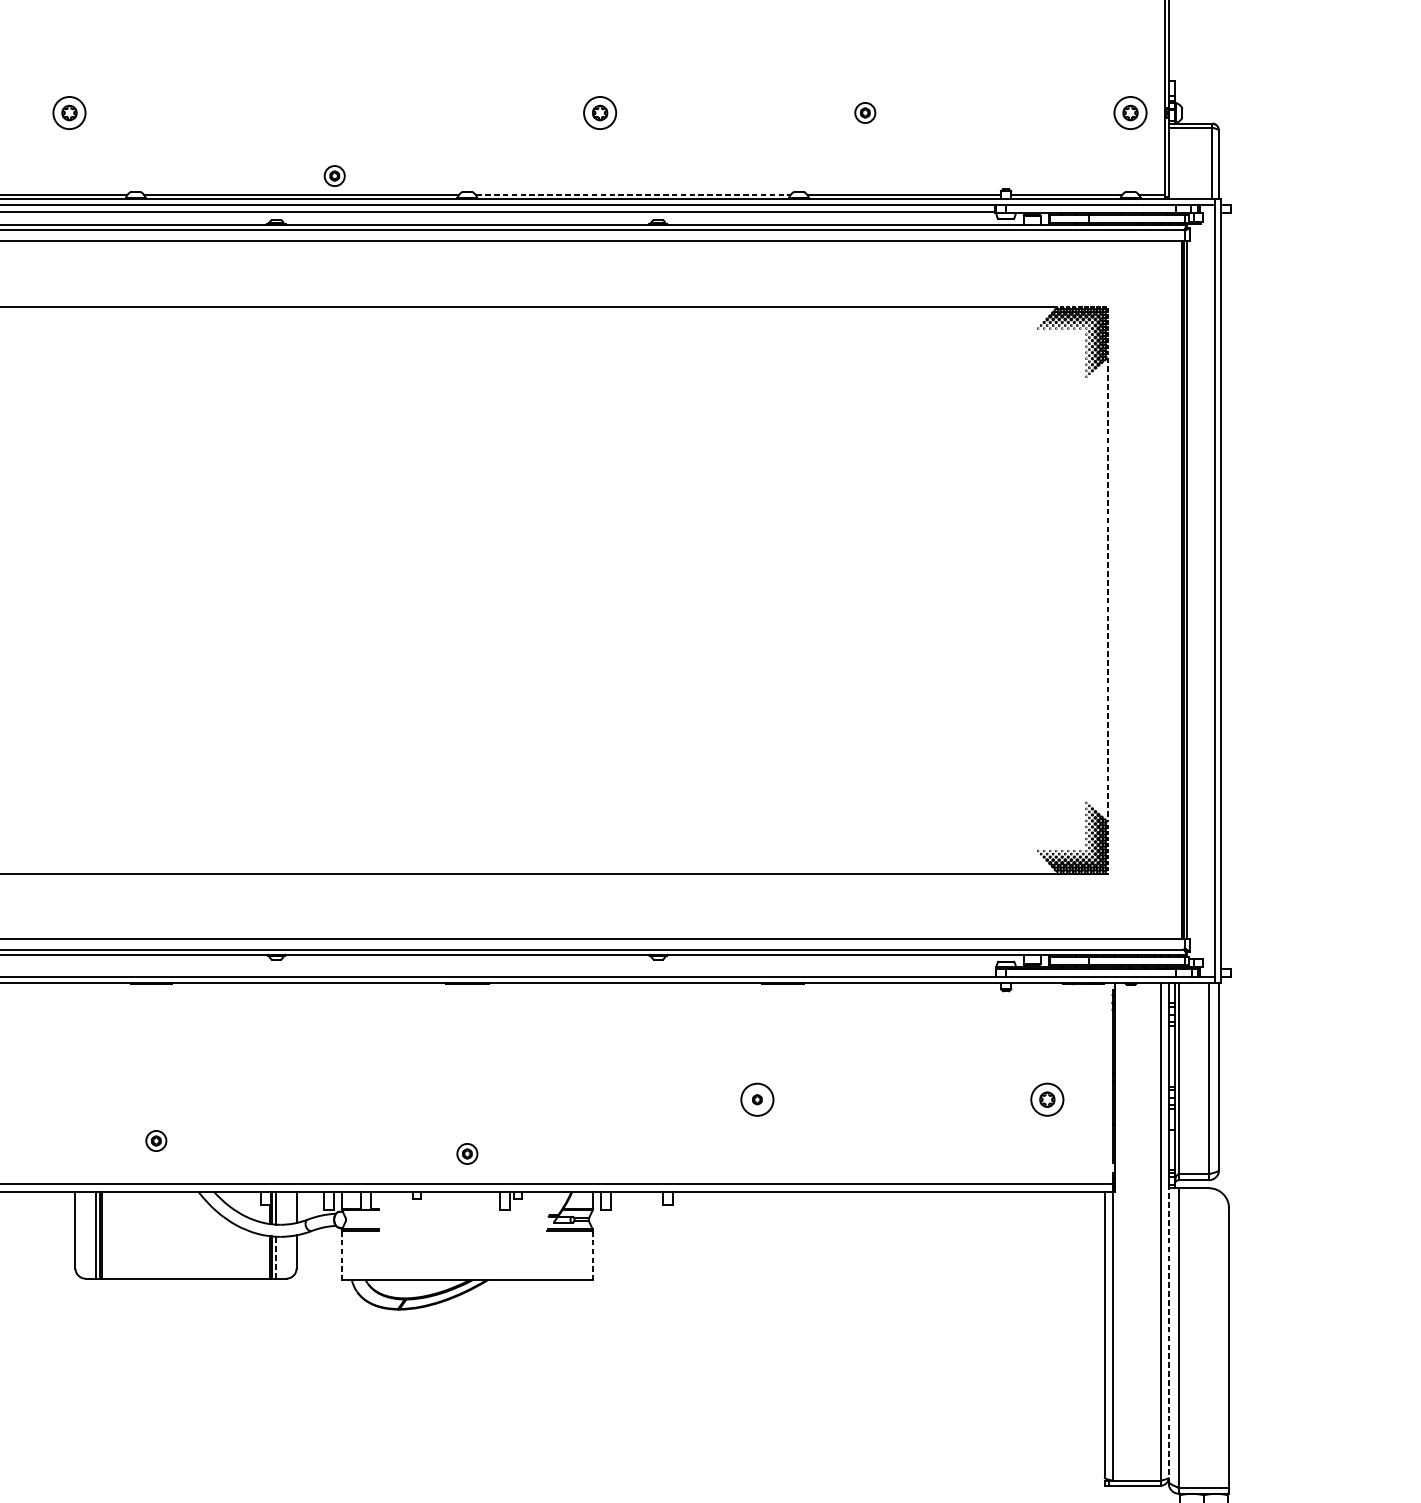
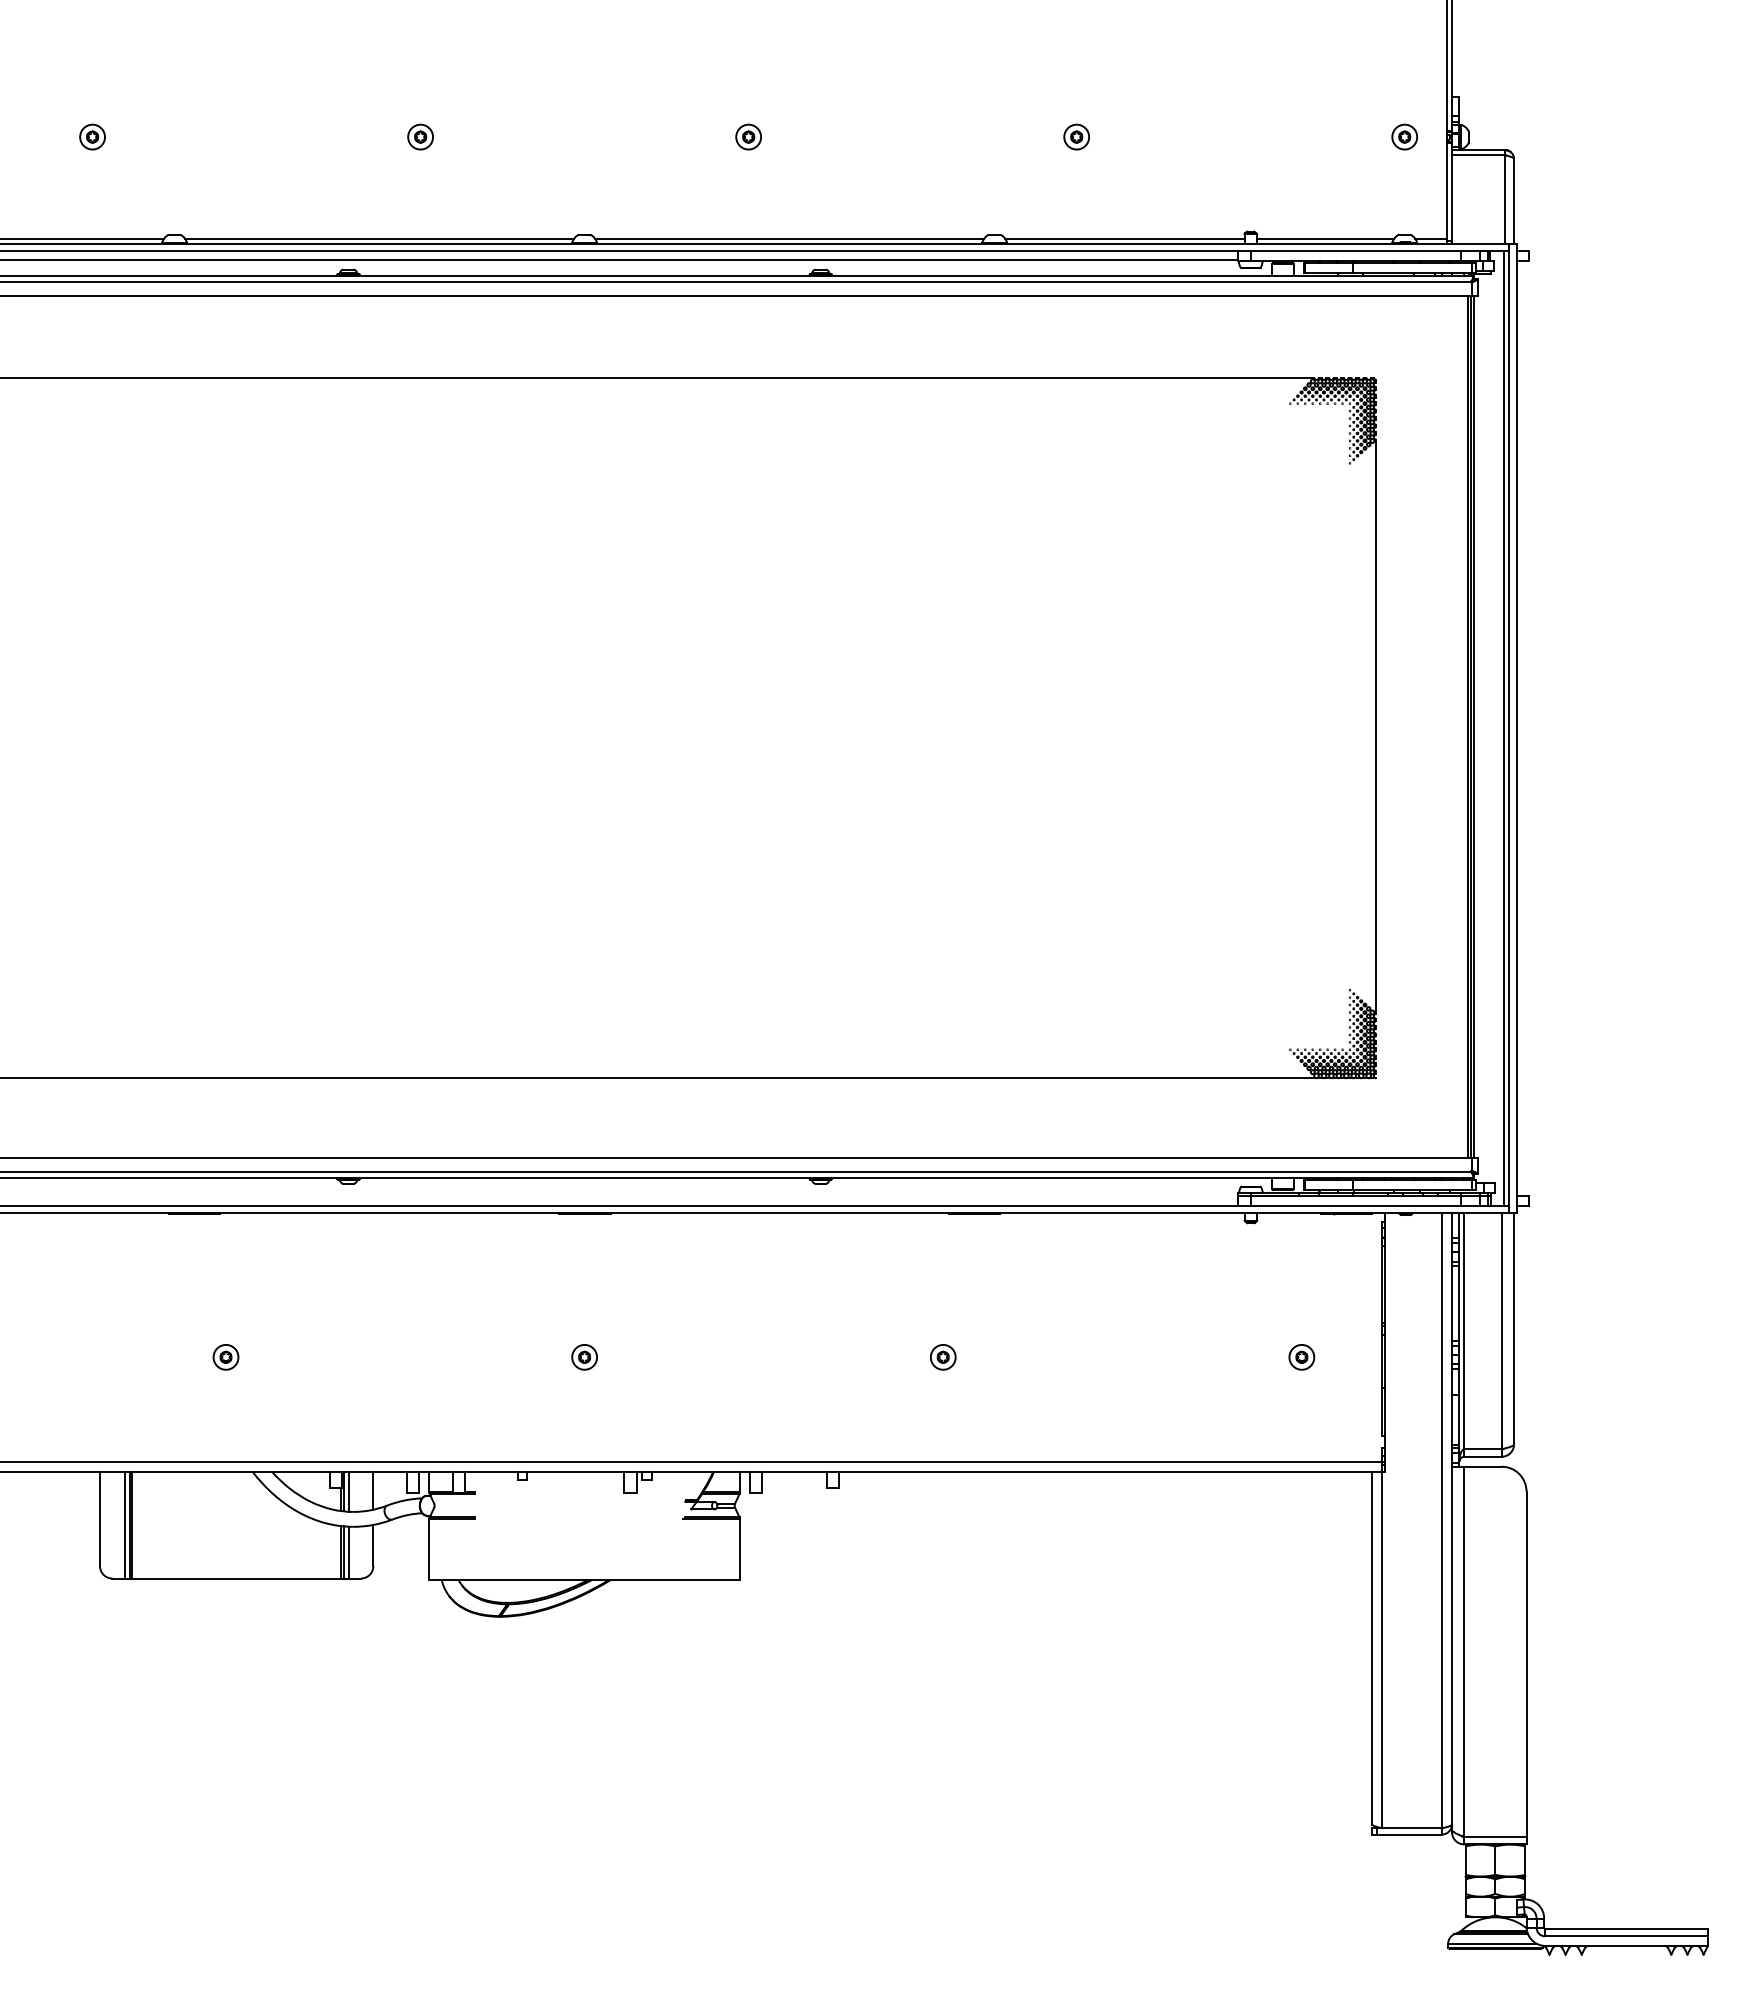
part: (69, 112) -> (92, 136), size x0.62
part: (599, 112) -> (748, 136), size x0.62
part: (1130, 112) -> (1404, 136), size x0.62
part: (334, 175) -> (420, 136), moved
line: (633, 195) -> (790, 239), dashed -> solid
line: (1107, 590) -> (1376, 727), dashed -> solid
line: (1211, 591) -> (1504, 728), added
circle: (756, 1099) -> (942, 1356), size x0.62
part: (1047, 1099) -> (1301, 1357), size x0.62
part: (155, 1141) -> (225, 1357), moved
part: (467, 1154) -> (584, 1357), moved
line: (341, 1255) -> (429, 1550), dashed -> solid
line: (592, 1255) -> (739, 1550), dashed -> solid
line: (276, 1257) -> (348, 1552), dashed -> solid
line: (1168, 1336) -> (1451, 1649), dashed -> solid

